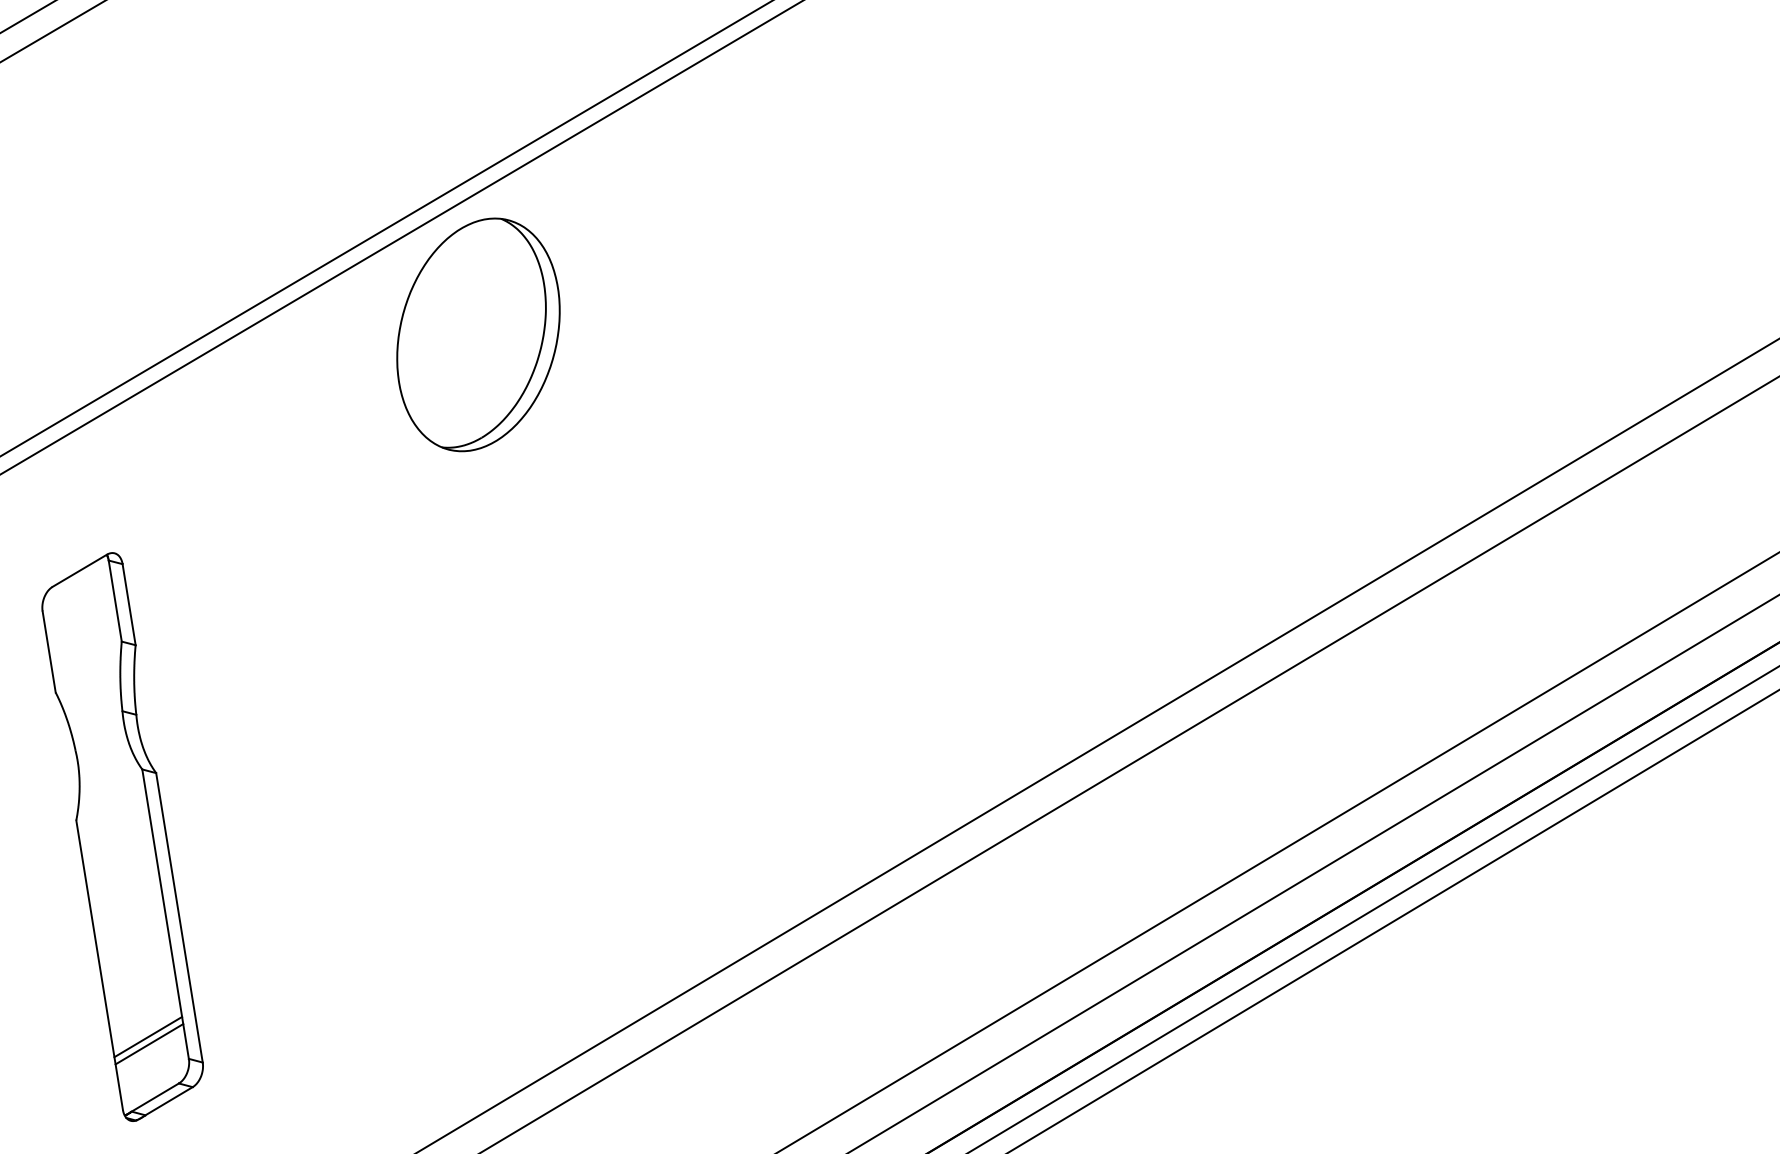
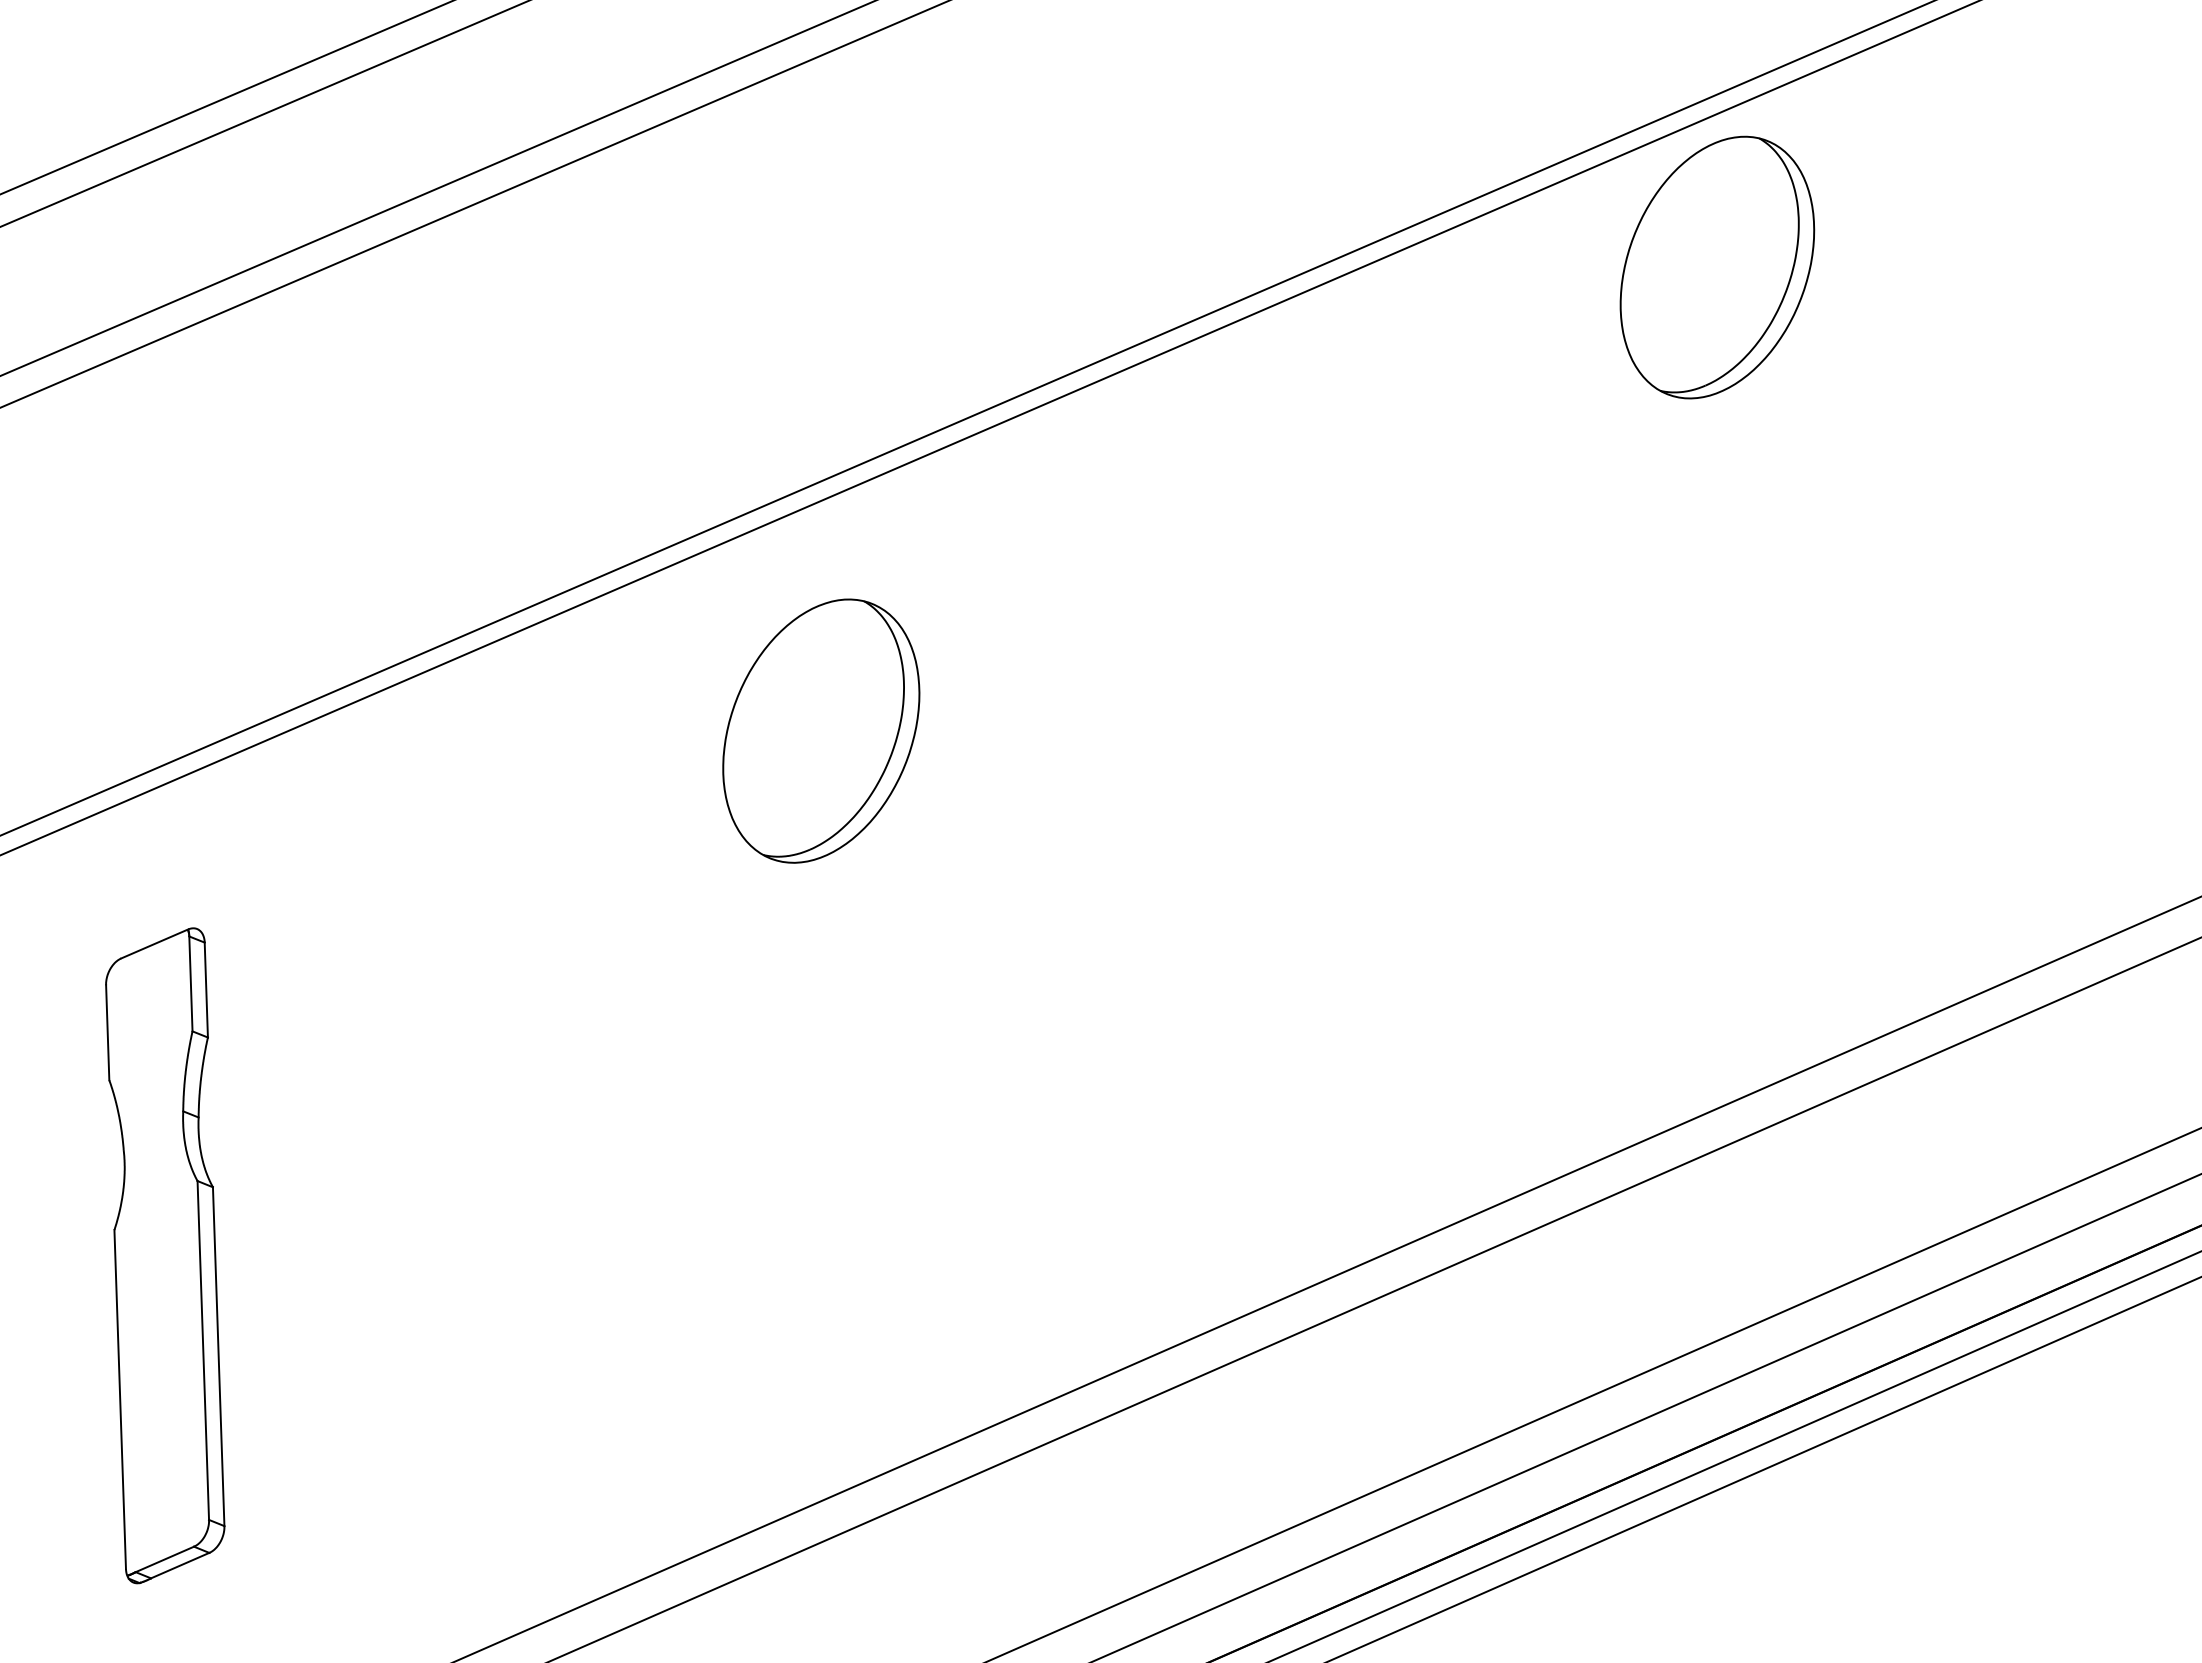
part: (478, 334) -> (821, 730), moved
line: (148, 1036) -> (165, 1488), removed
line: (149, 1044) -> (165, 1497), removed

